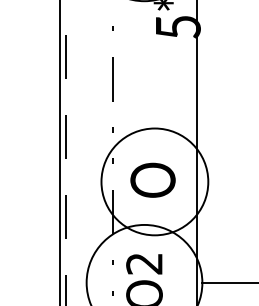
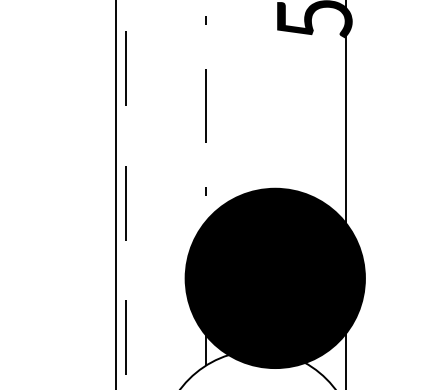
fill: (154, 181) -> (274, 277), added

